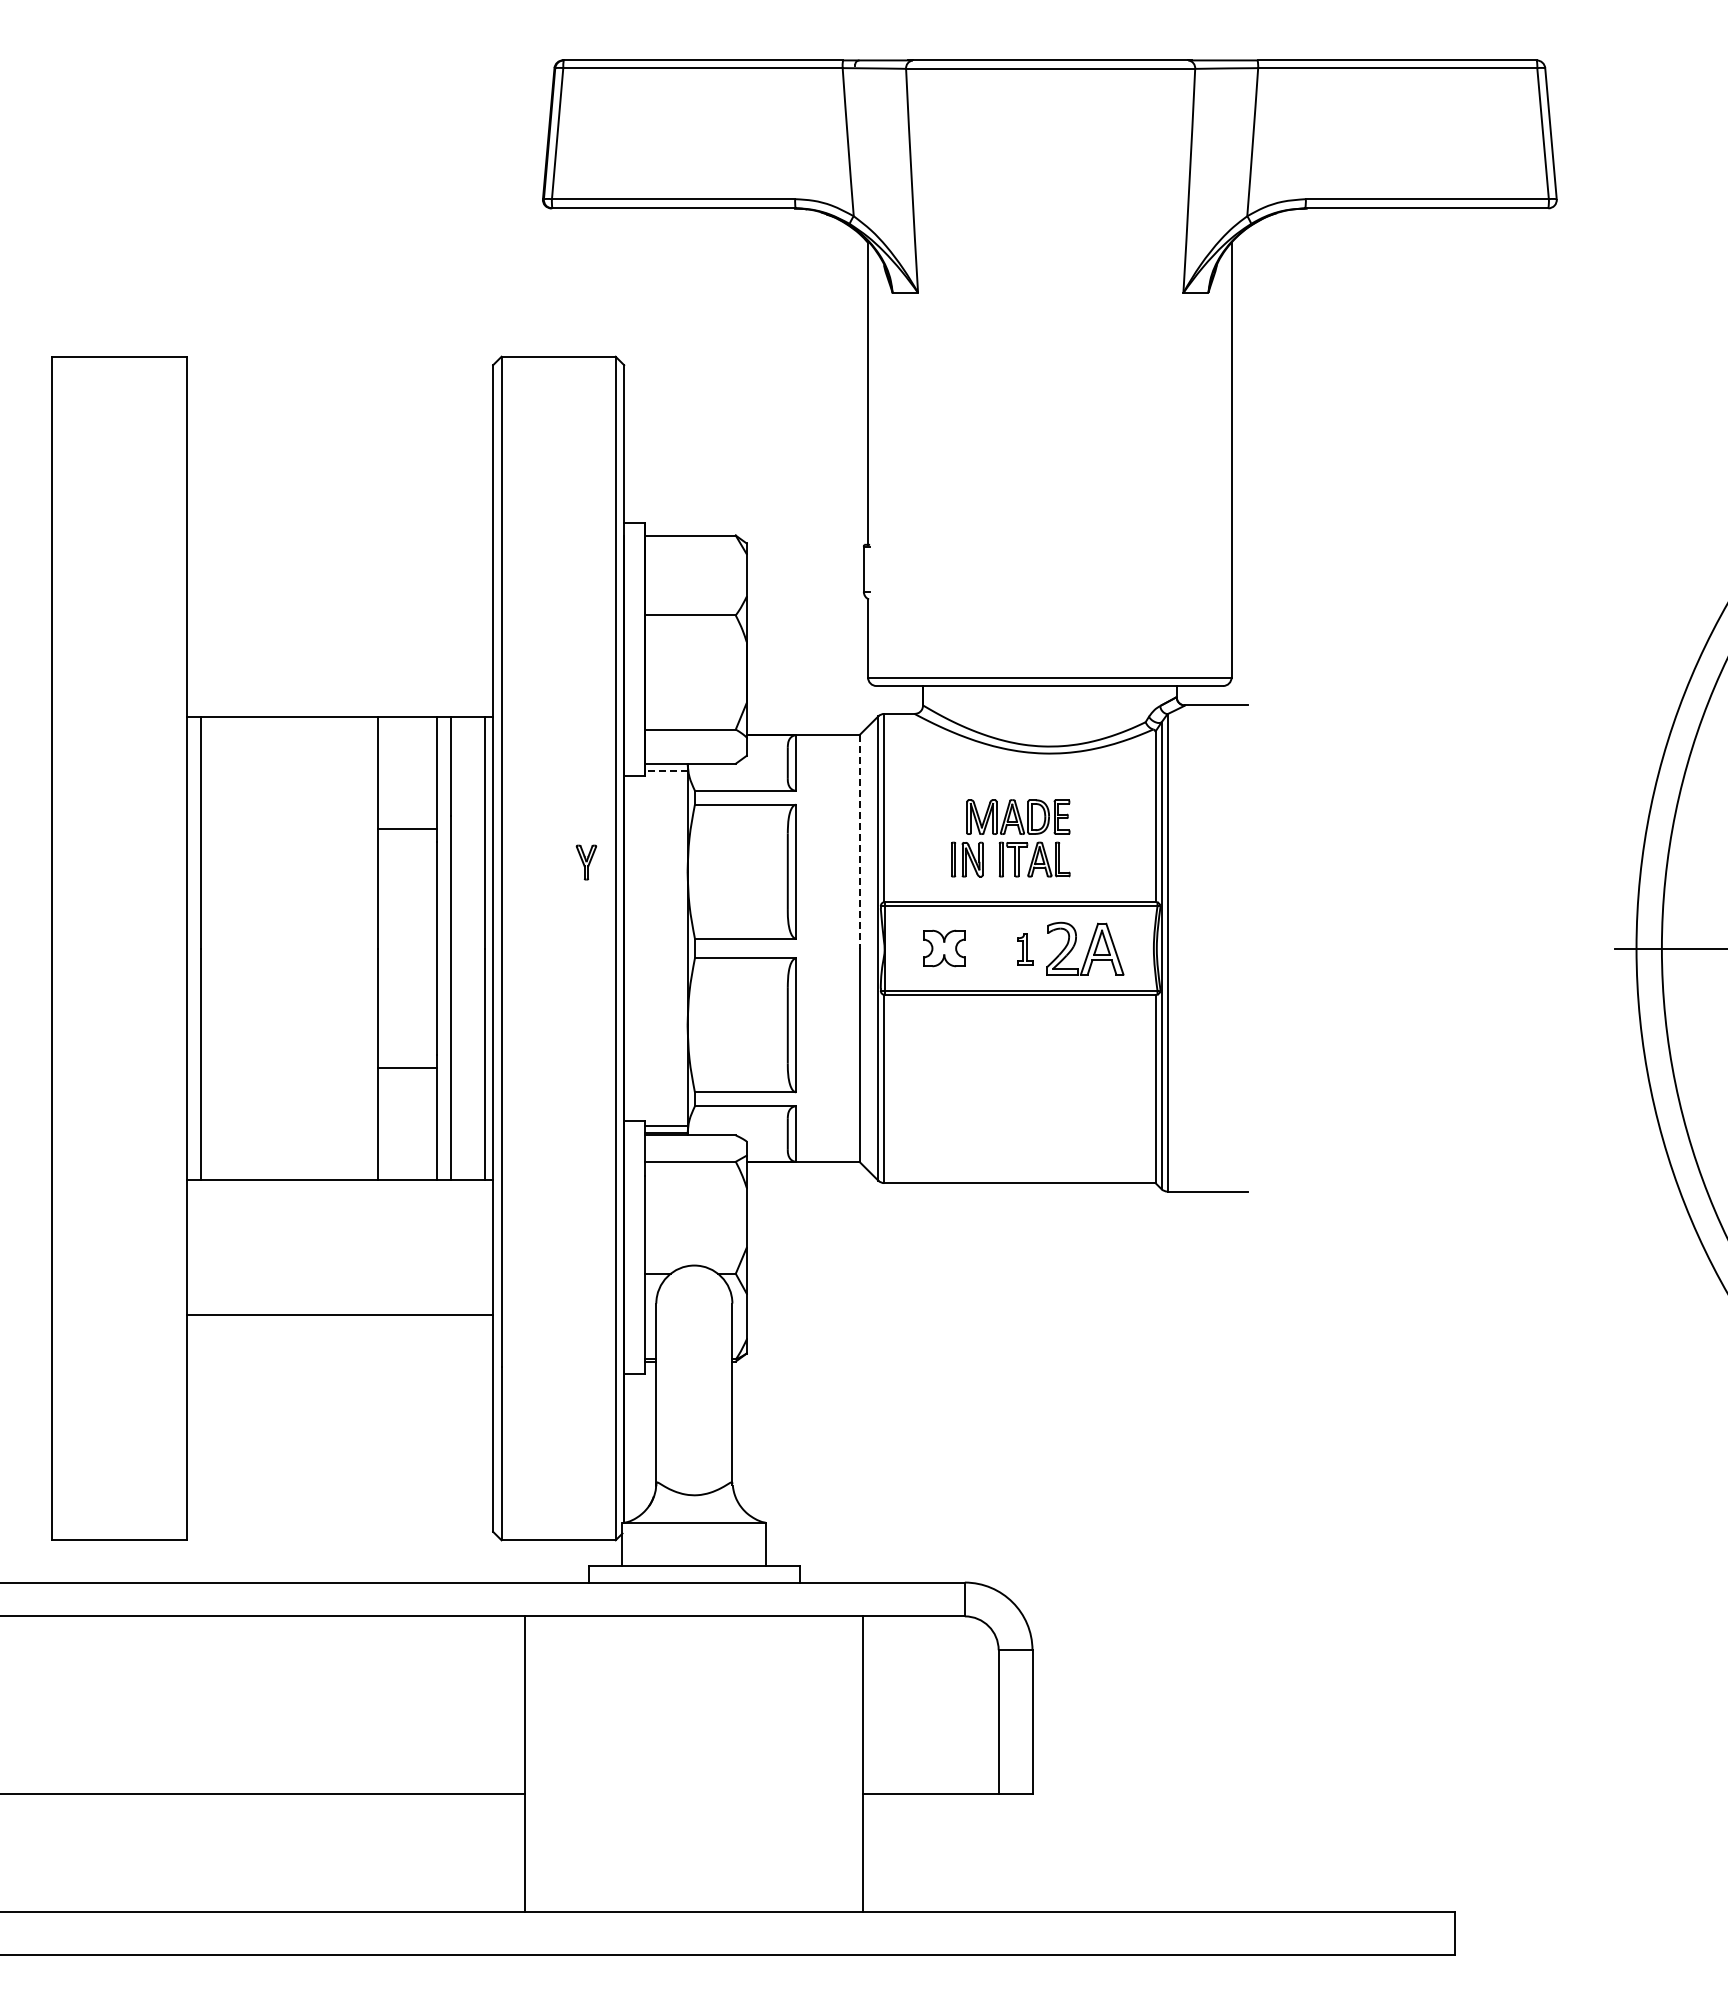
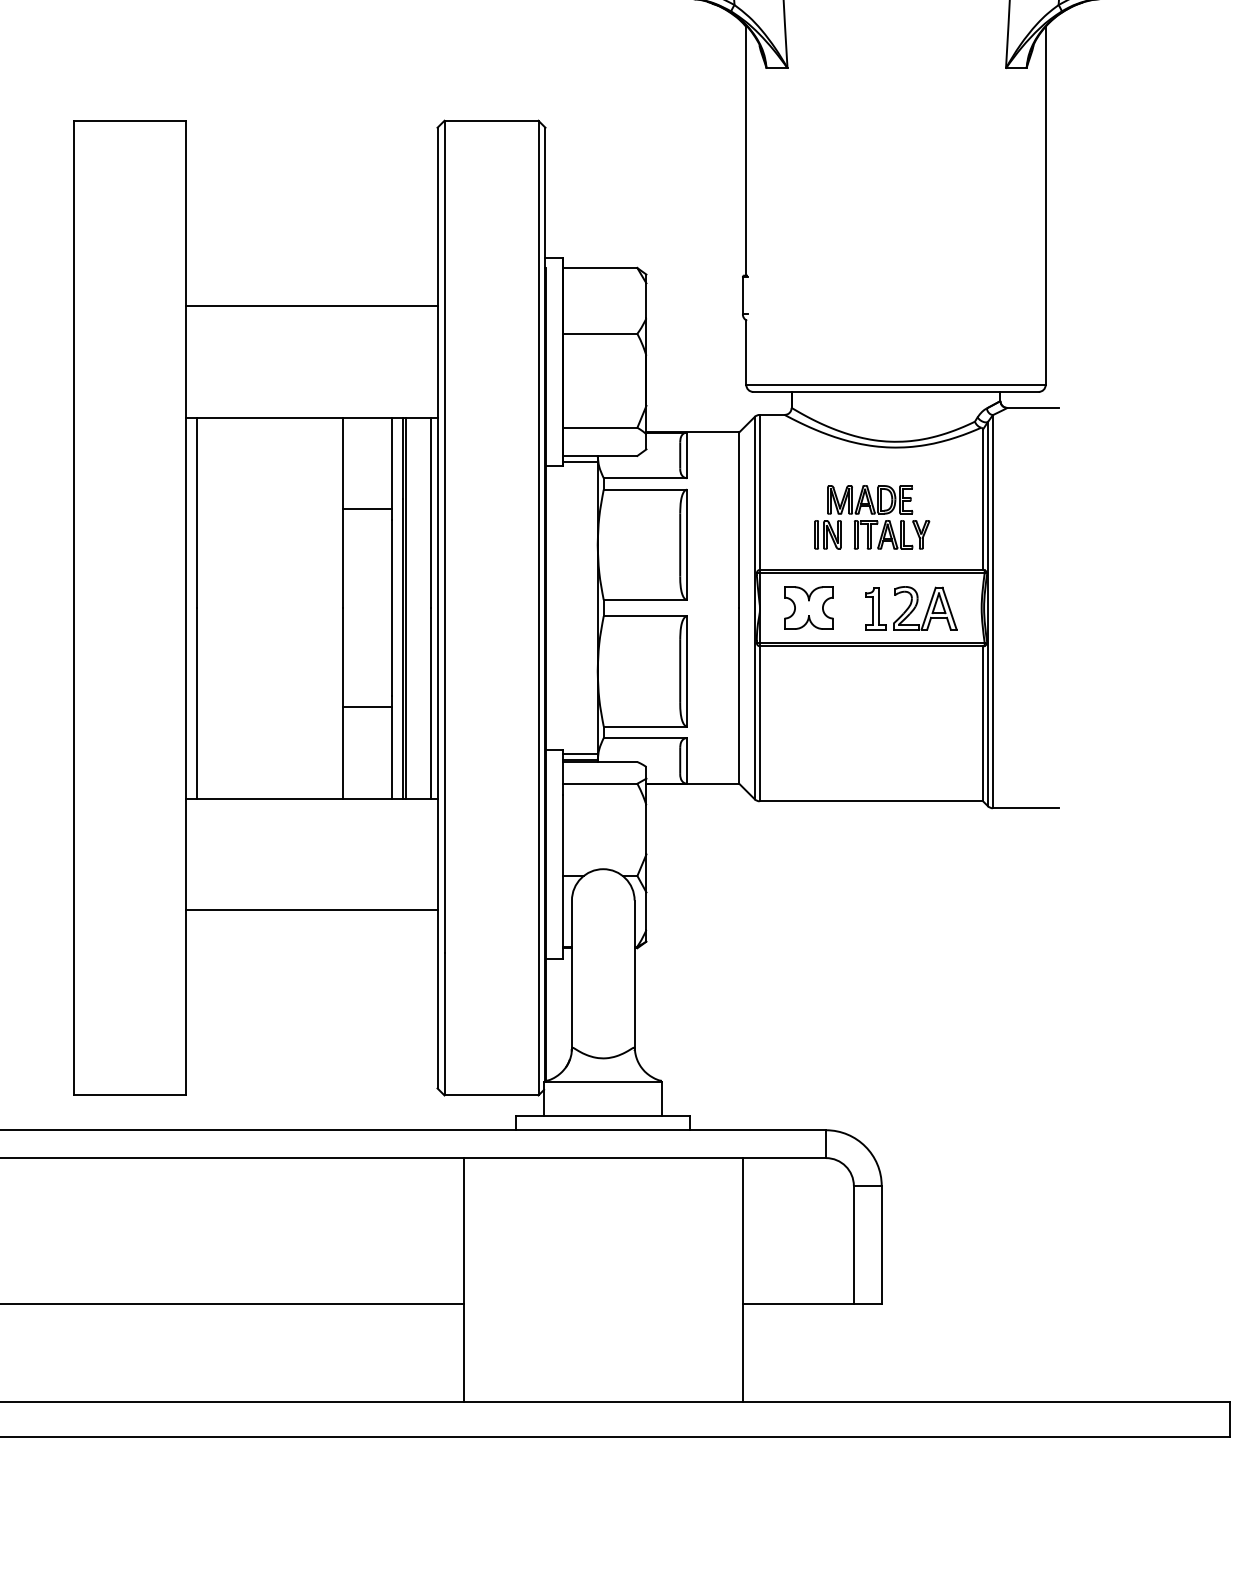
line: (340, 582) -> (311, 306), added
line: (665, 771) -> (579, 462), dashed -> solid
line: (859, 841) -> (739, 519), dashed -> solid
part: (586, 862) -> (921, 534), moved
line: (455, 948) -> (406, 608), added
part: (944, 948) -> (809, 608), size x1.43
part: (1025, 949) -> (875, 608), size x1.67

